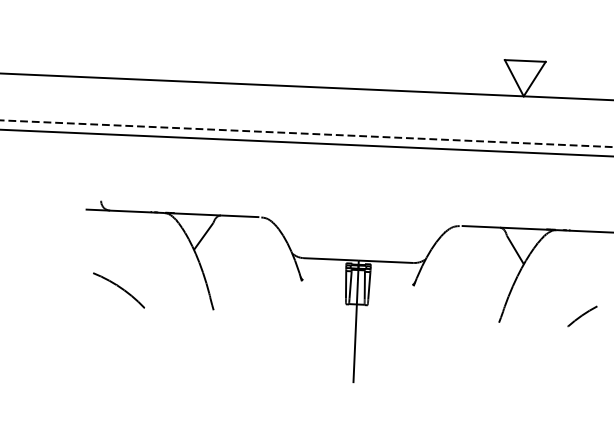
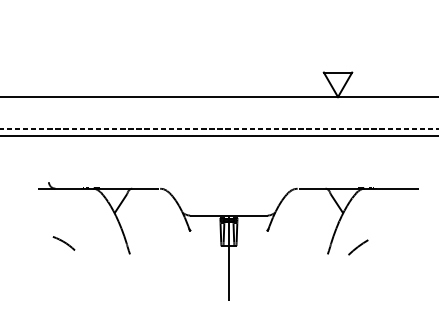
part: (118, 290) -> (63, 243), size x0.6
line: (582, 316) -> (358, 247), moved

